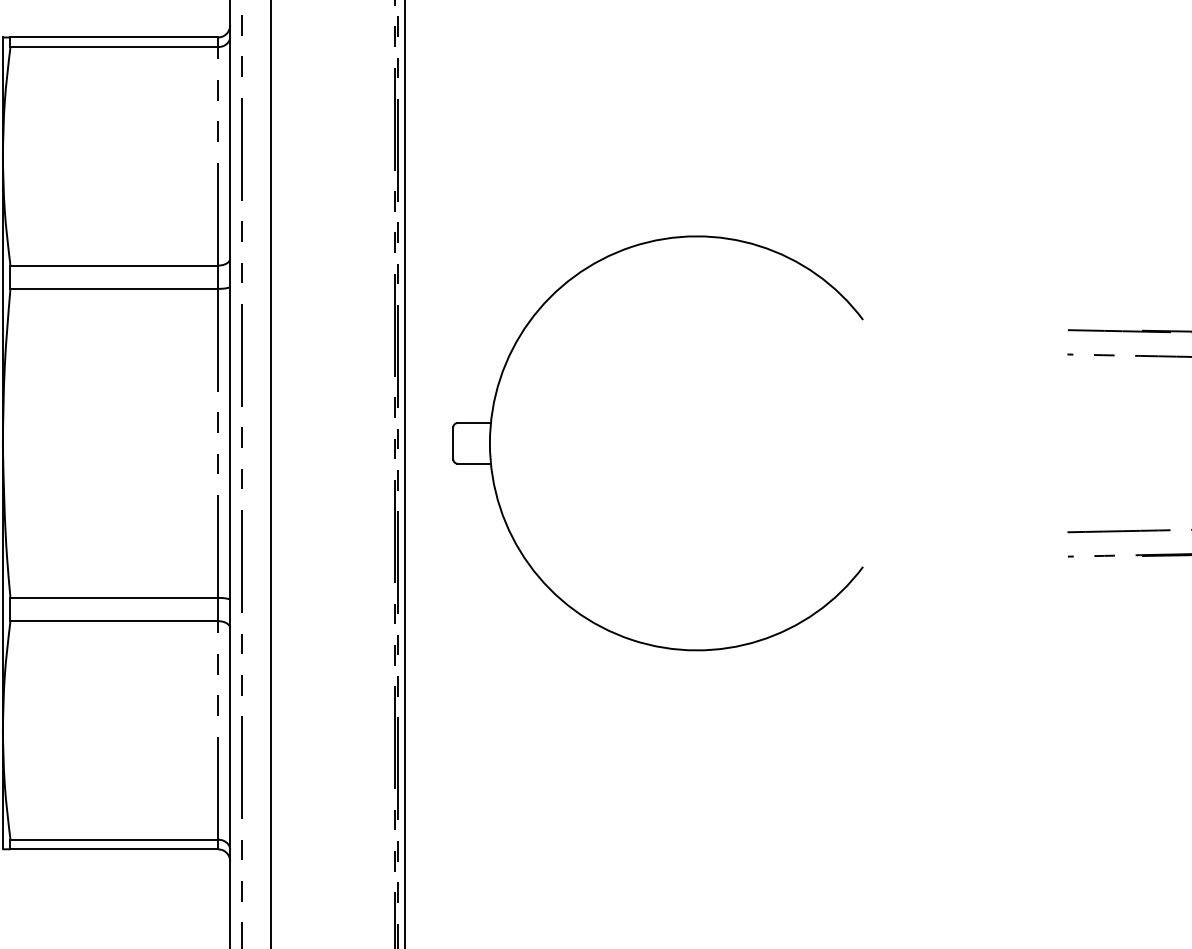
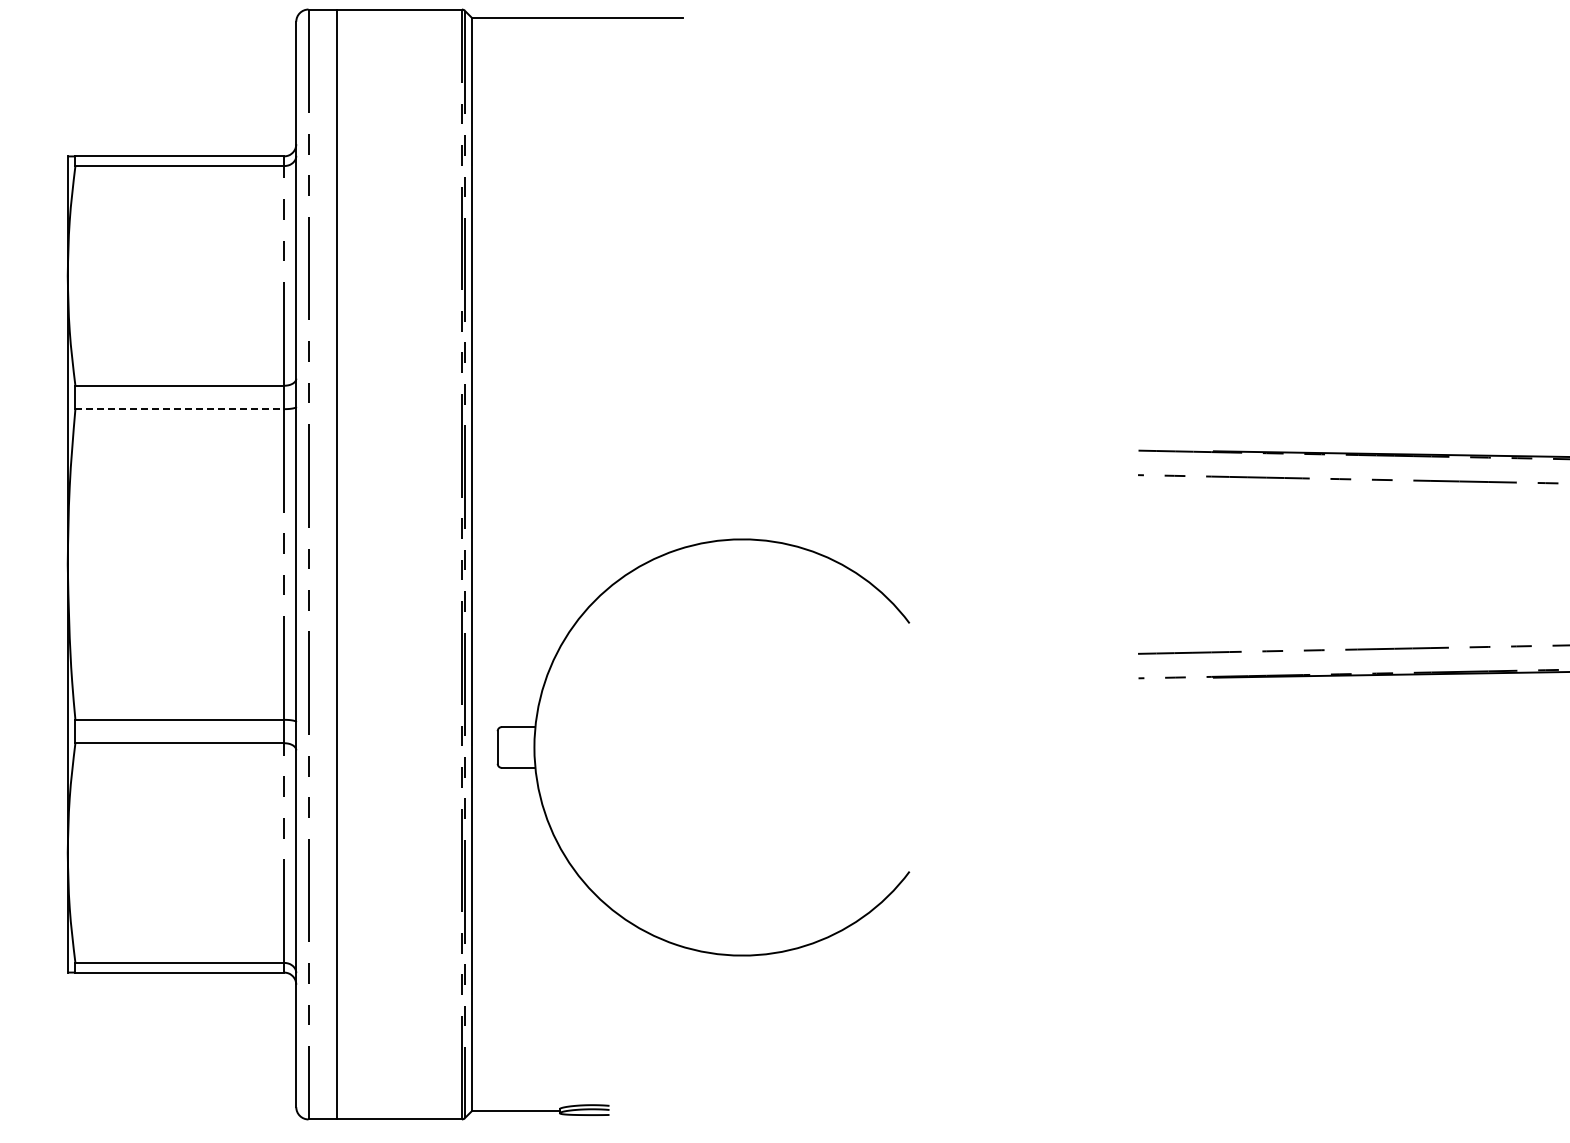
line: (115, 289) -> (180, 409), solid -> dashed
part: (491, 427) -> (536, 731), moved

